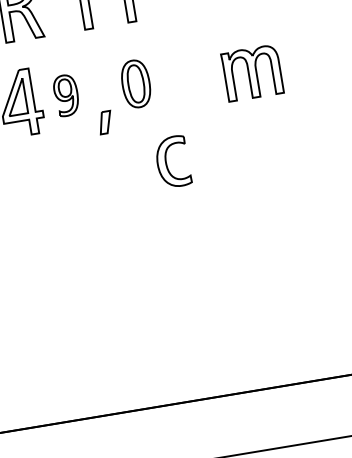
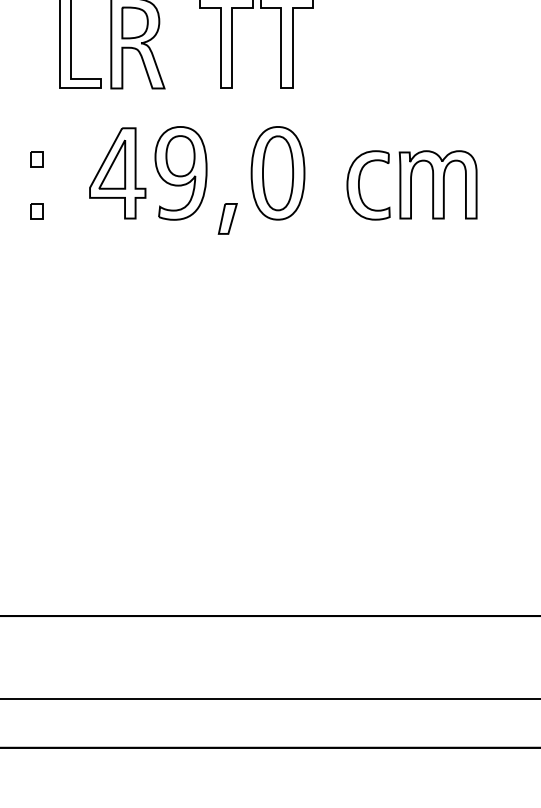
part: (135, 84) -> (277, 173), size x1.43
part: (66, 95) -> (180, 173), size x1.67
part: (167, 165) -> (360, 189), moved

